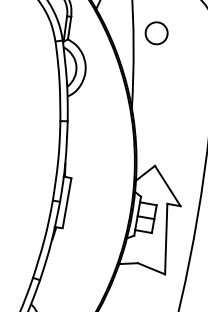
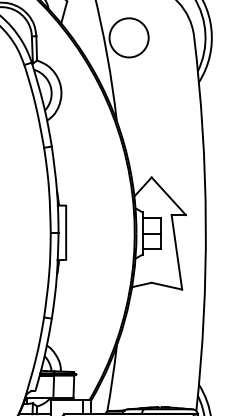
circle: (156, 32) -> (128, 37), size x1.67

